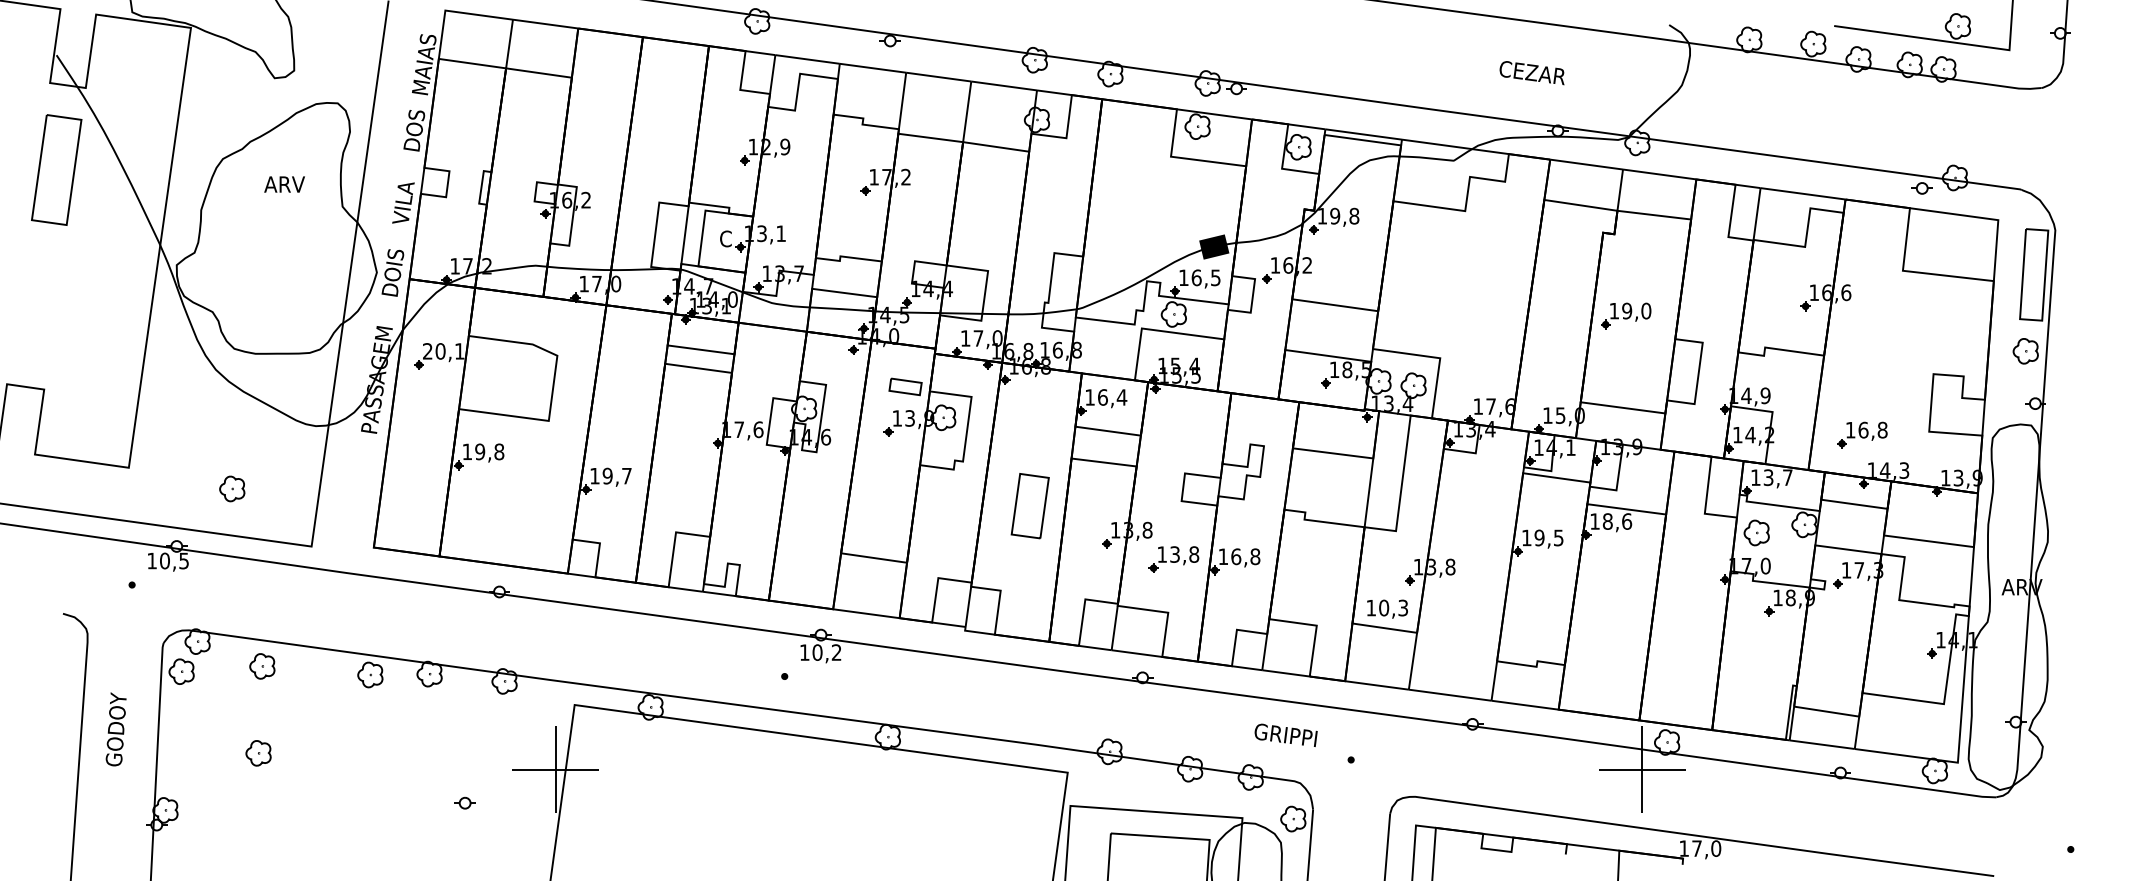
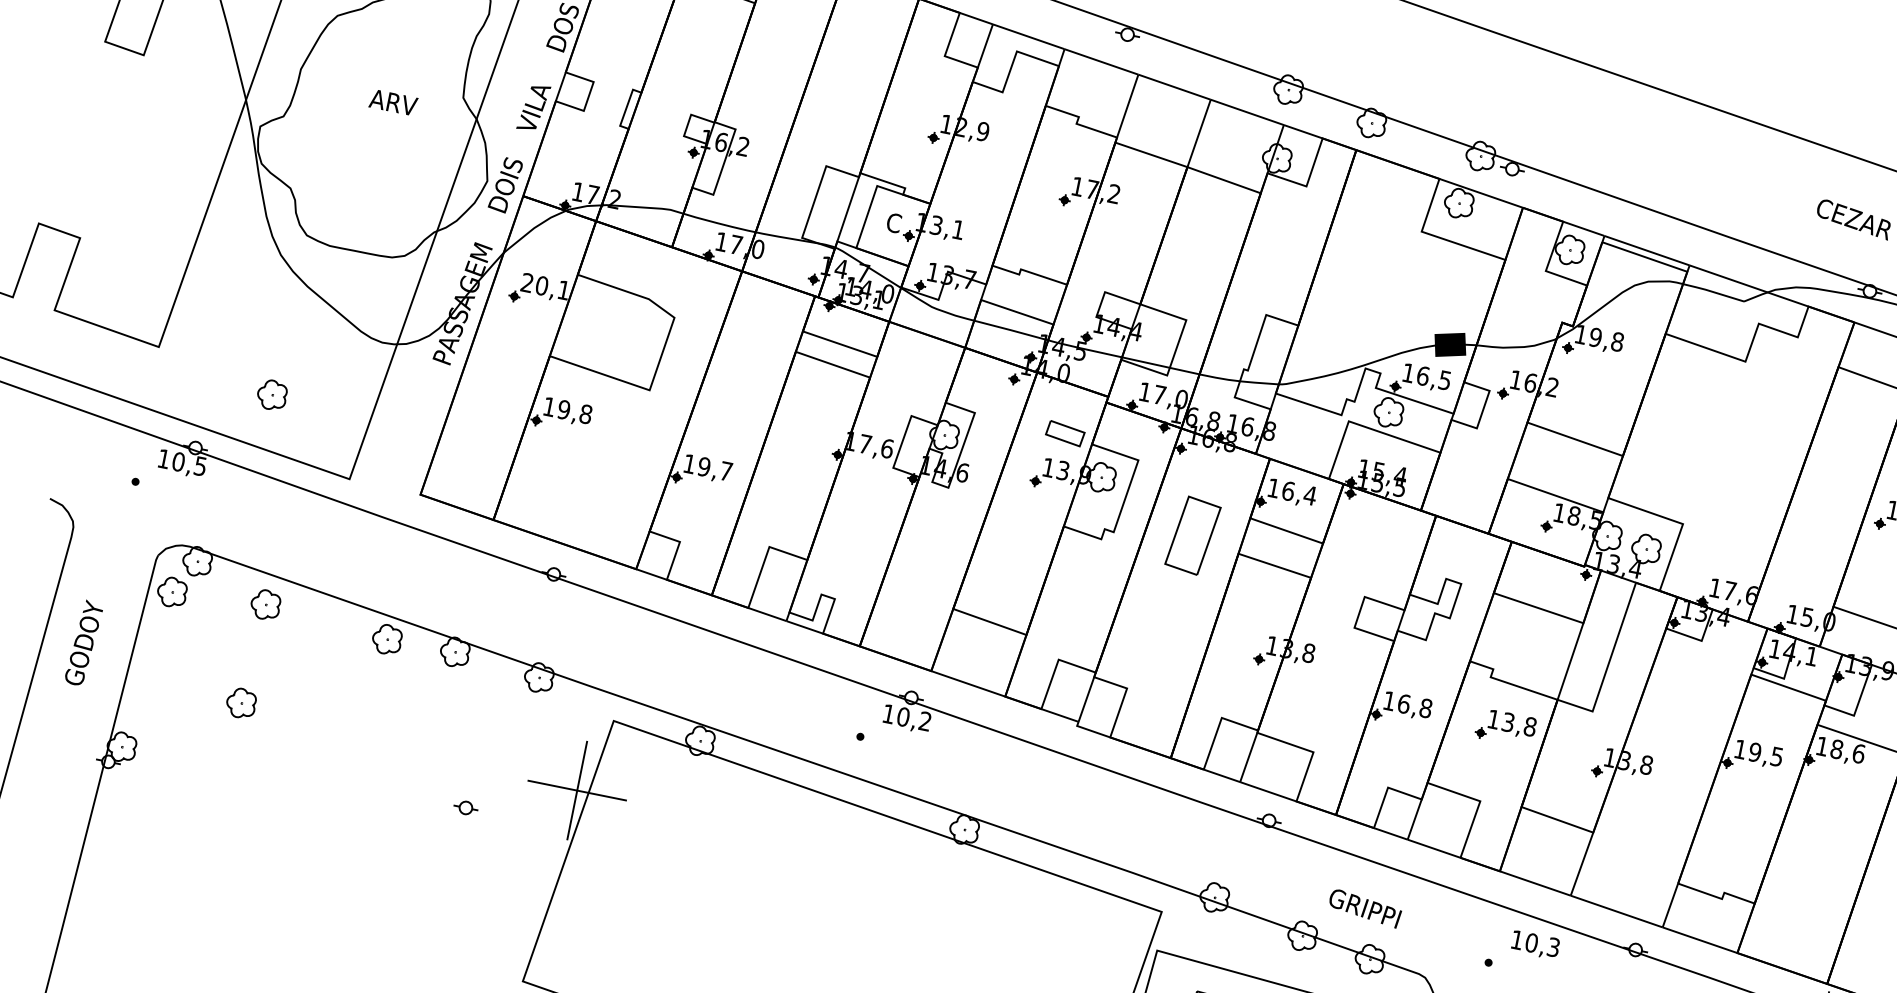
text: (284, 184) -> (393, 102), moved
part: (1029, 506) -> (1192, 536), moved
part: (1173, 559) -> (1505, 727), moved
text: (1387, 608) -> (1535, 944), moved
text: (1285, 734) -> (1364, 907), moved

